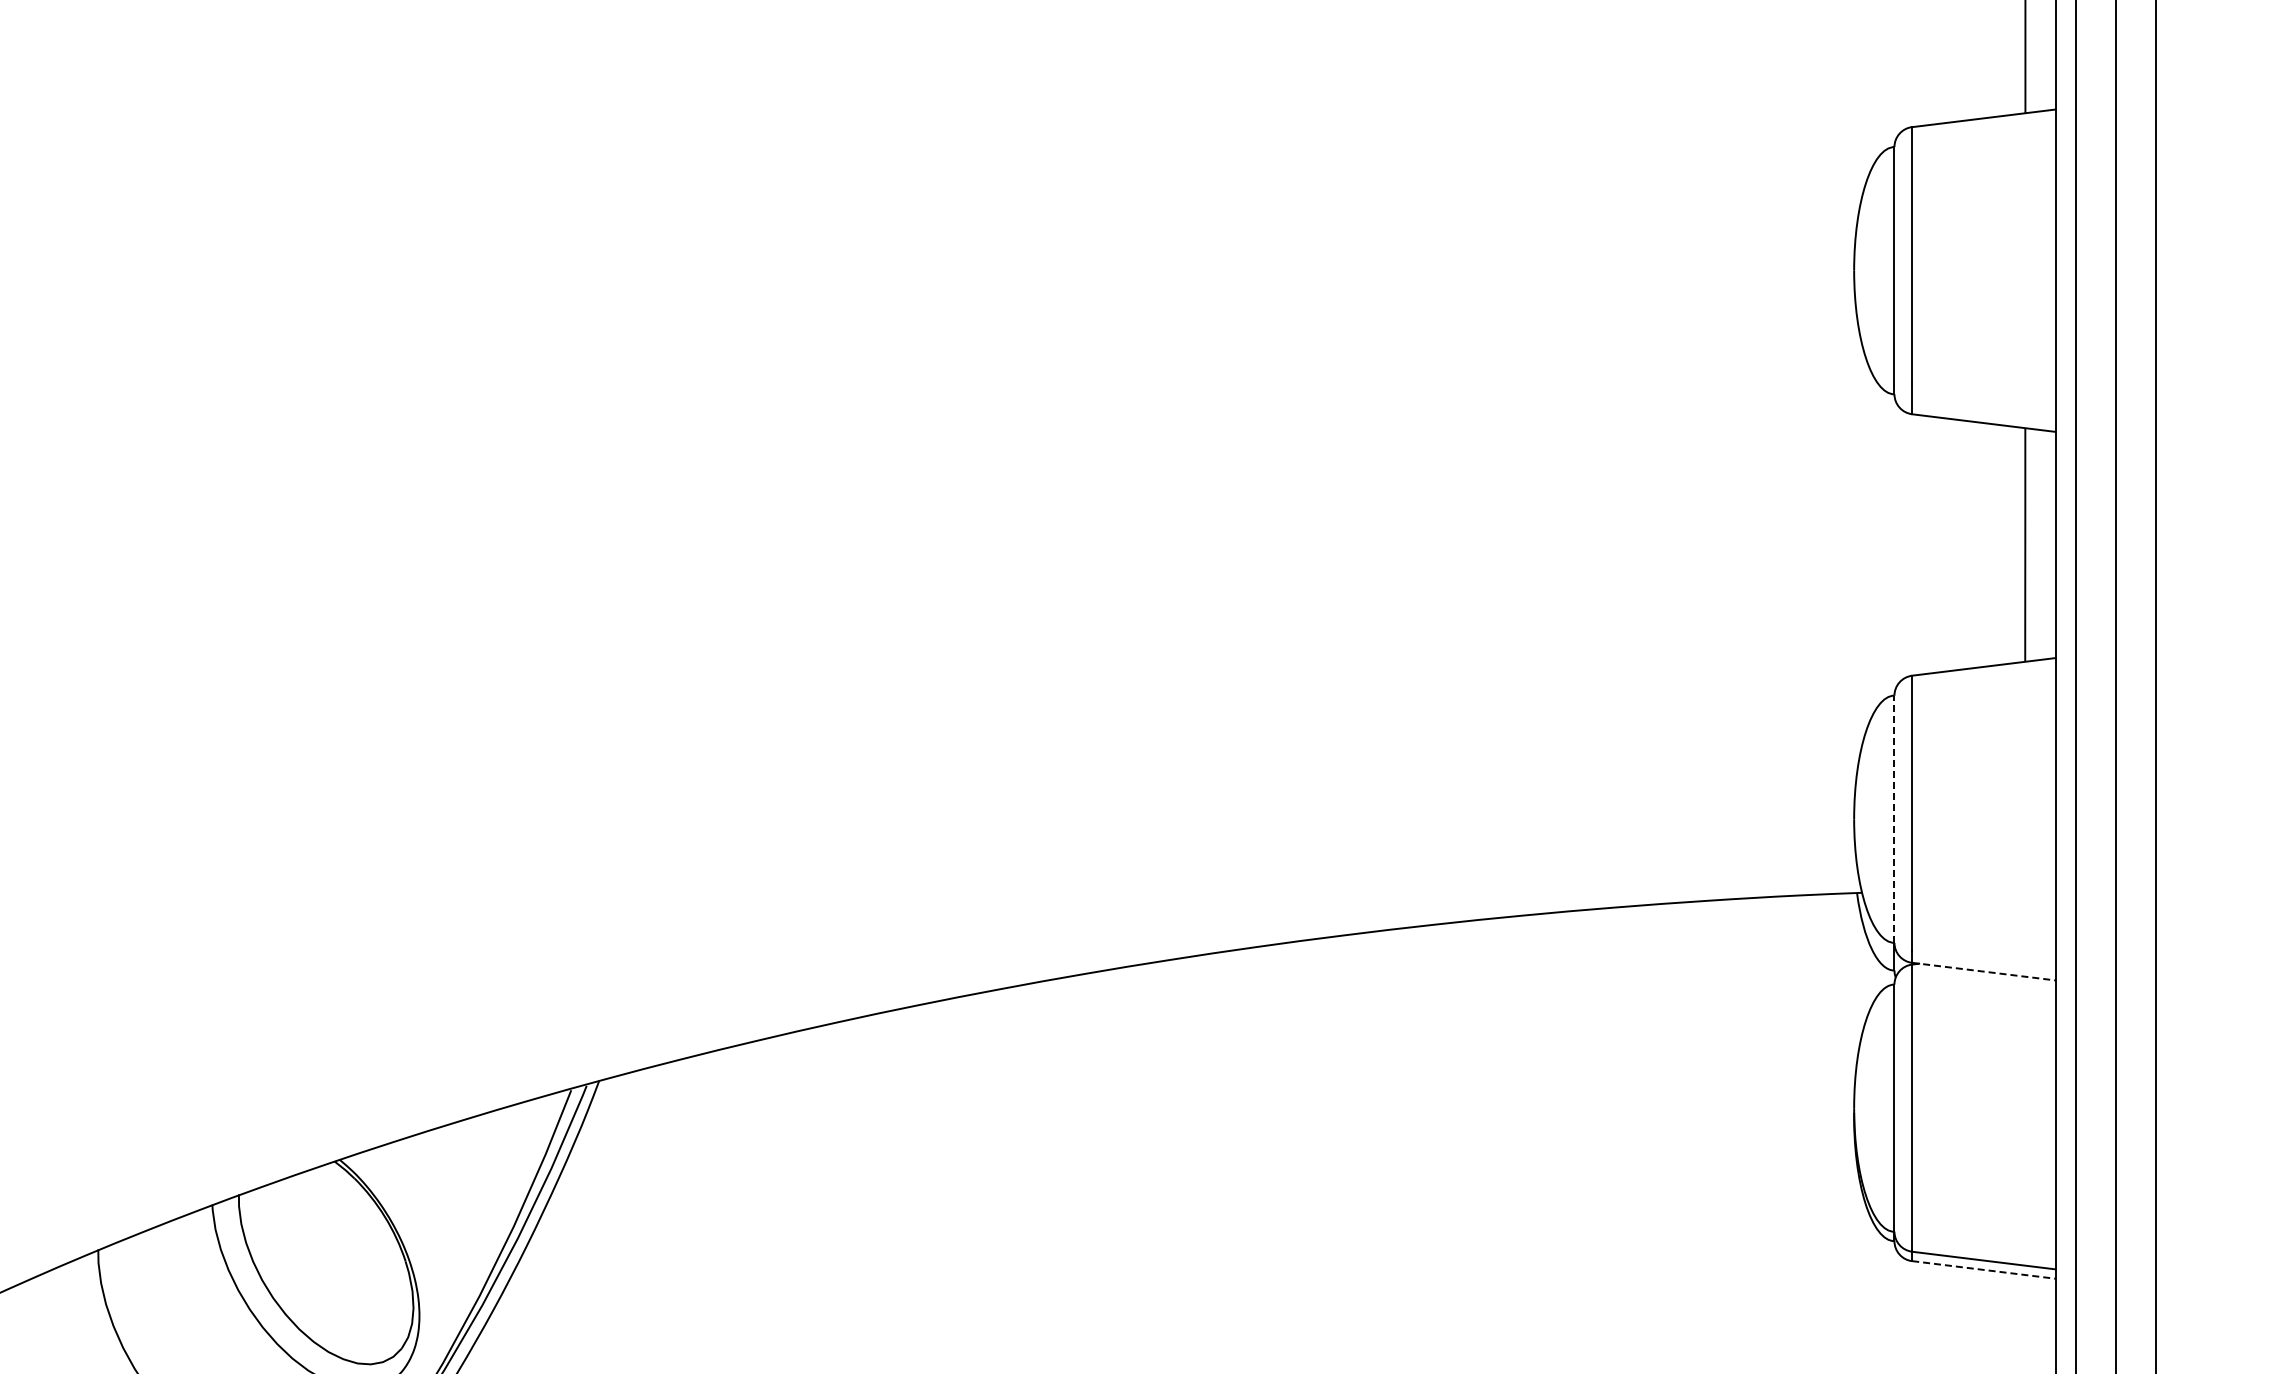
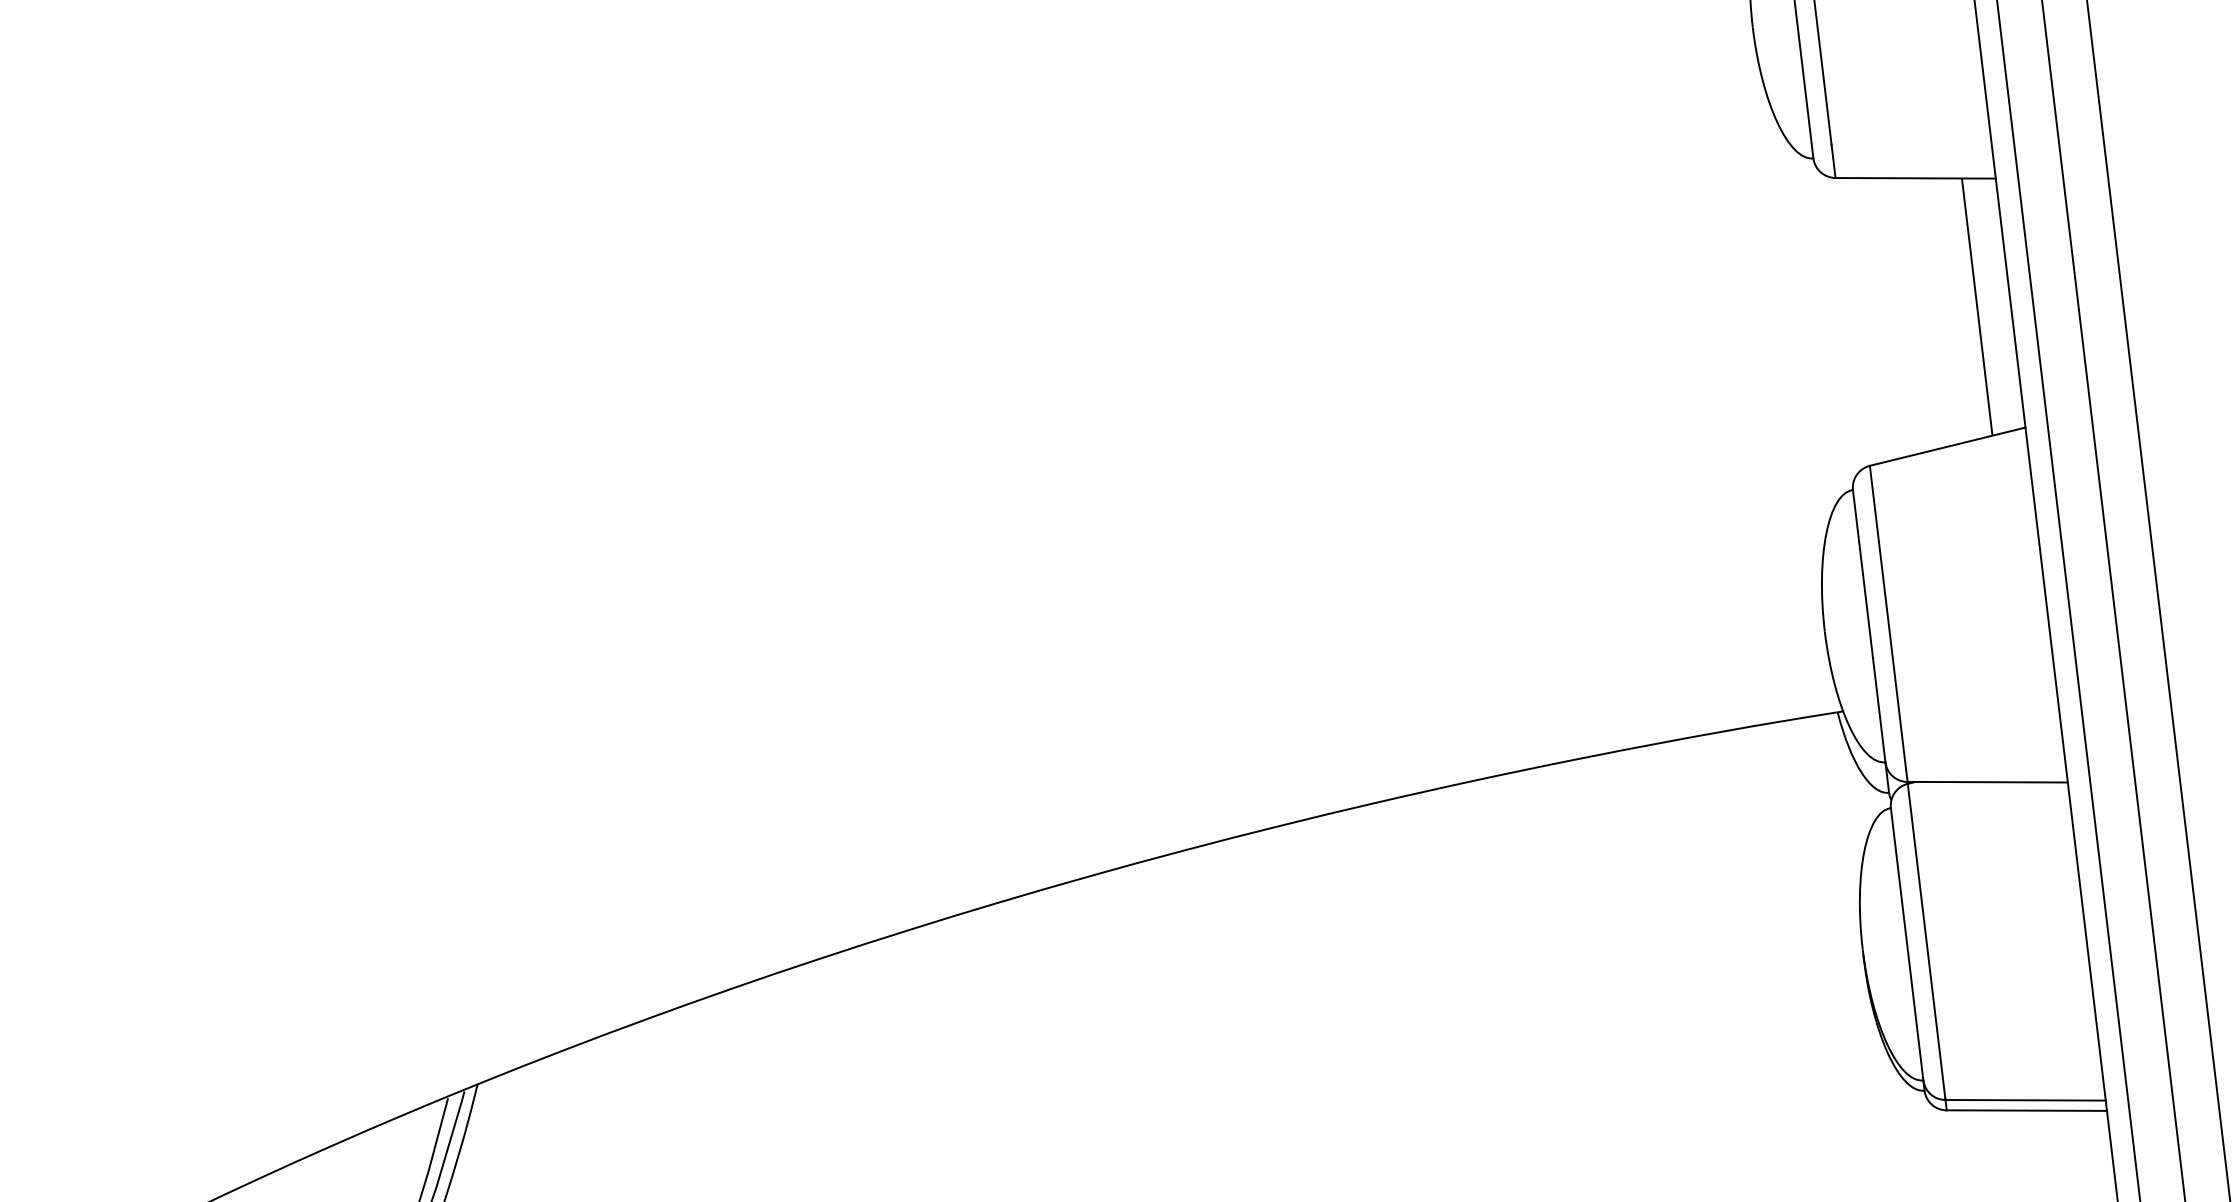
line: (1894, 819) -> (1869, 626), dashed -> solid
line: (1984, 971) -> (1988, 781), dashed -> solid
line: (1984, 1270) -> (2027, 1111), dashed -> solid

